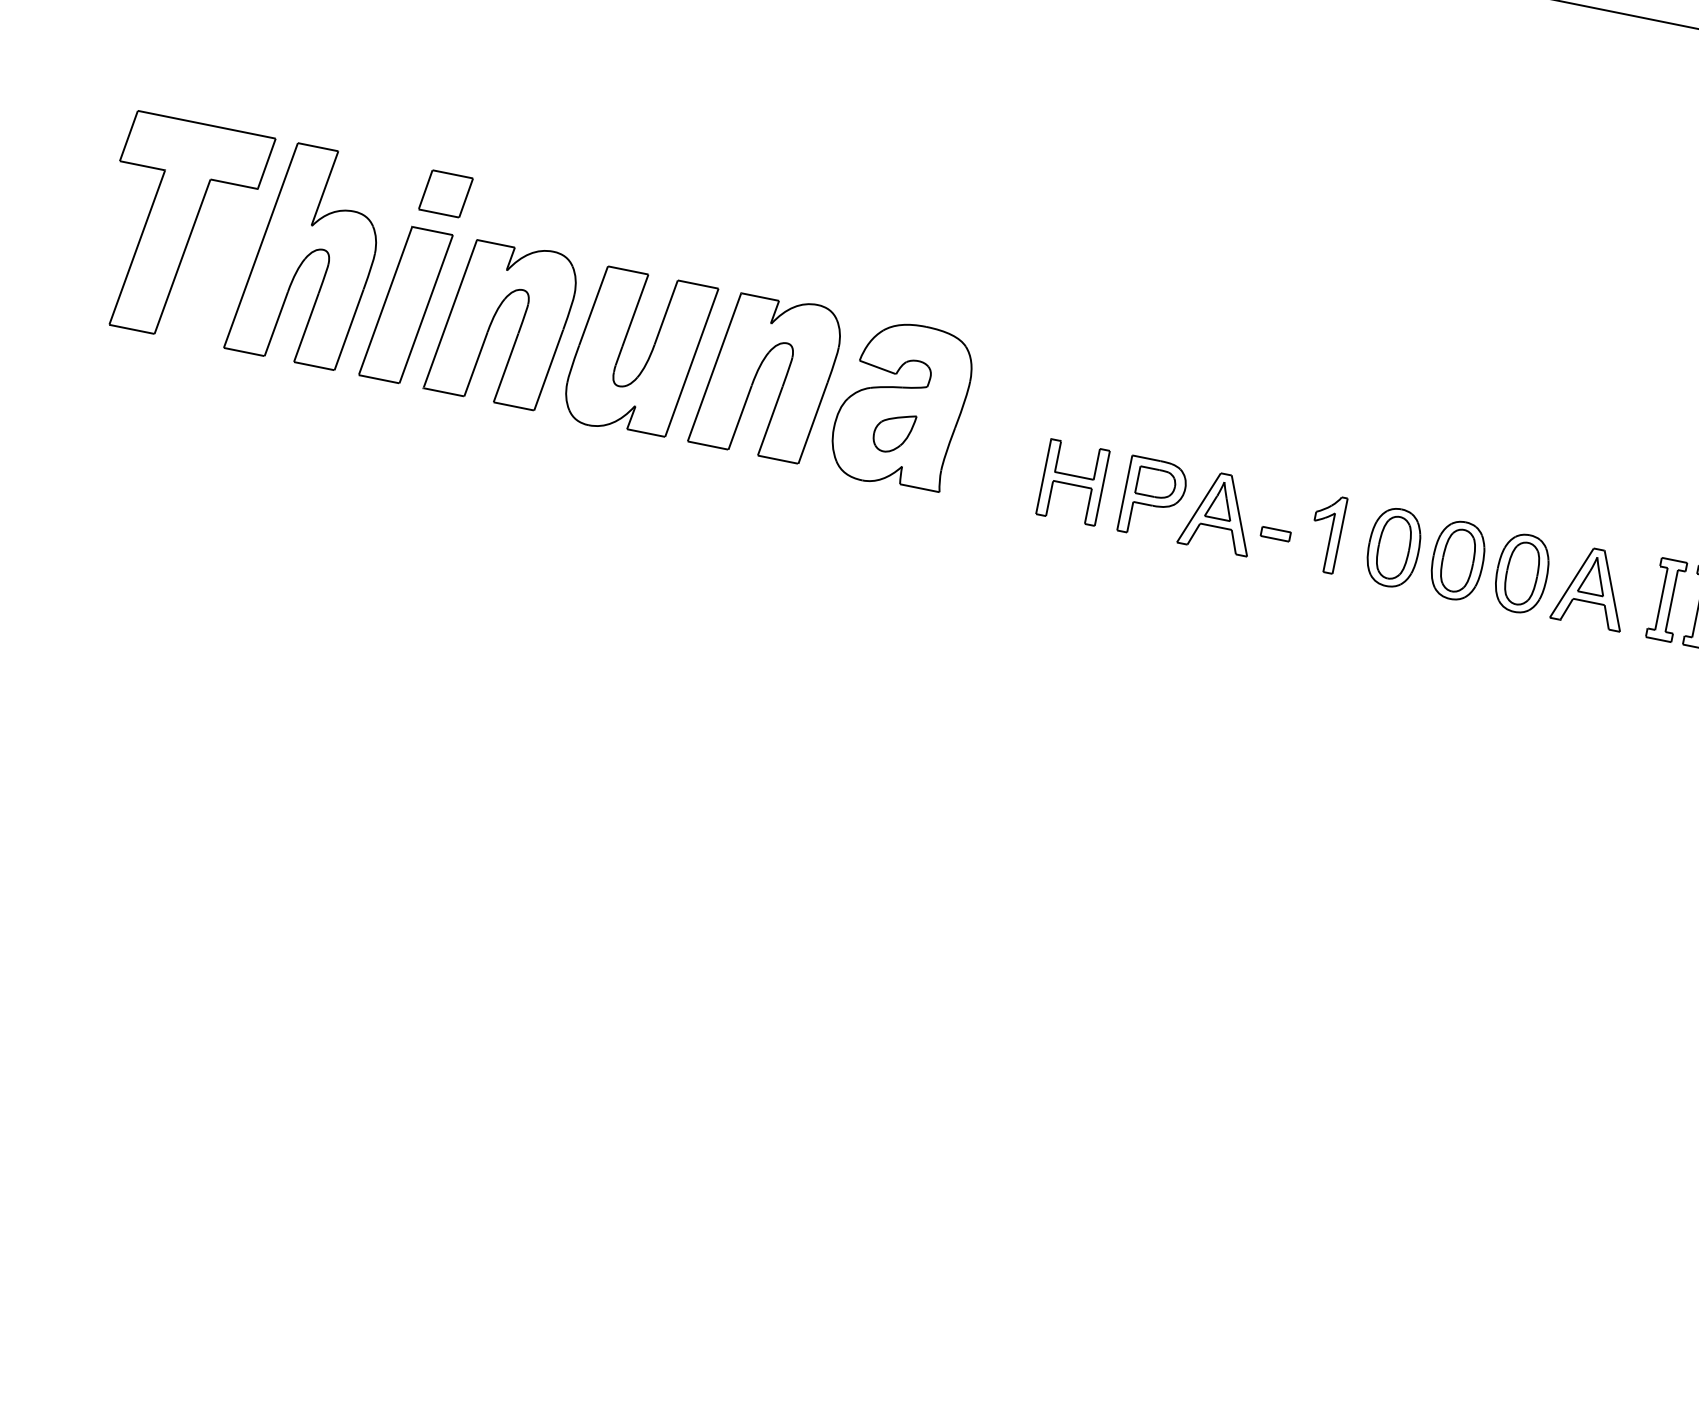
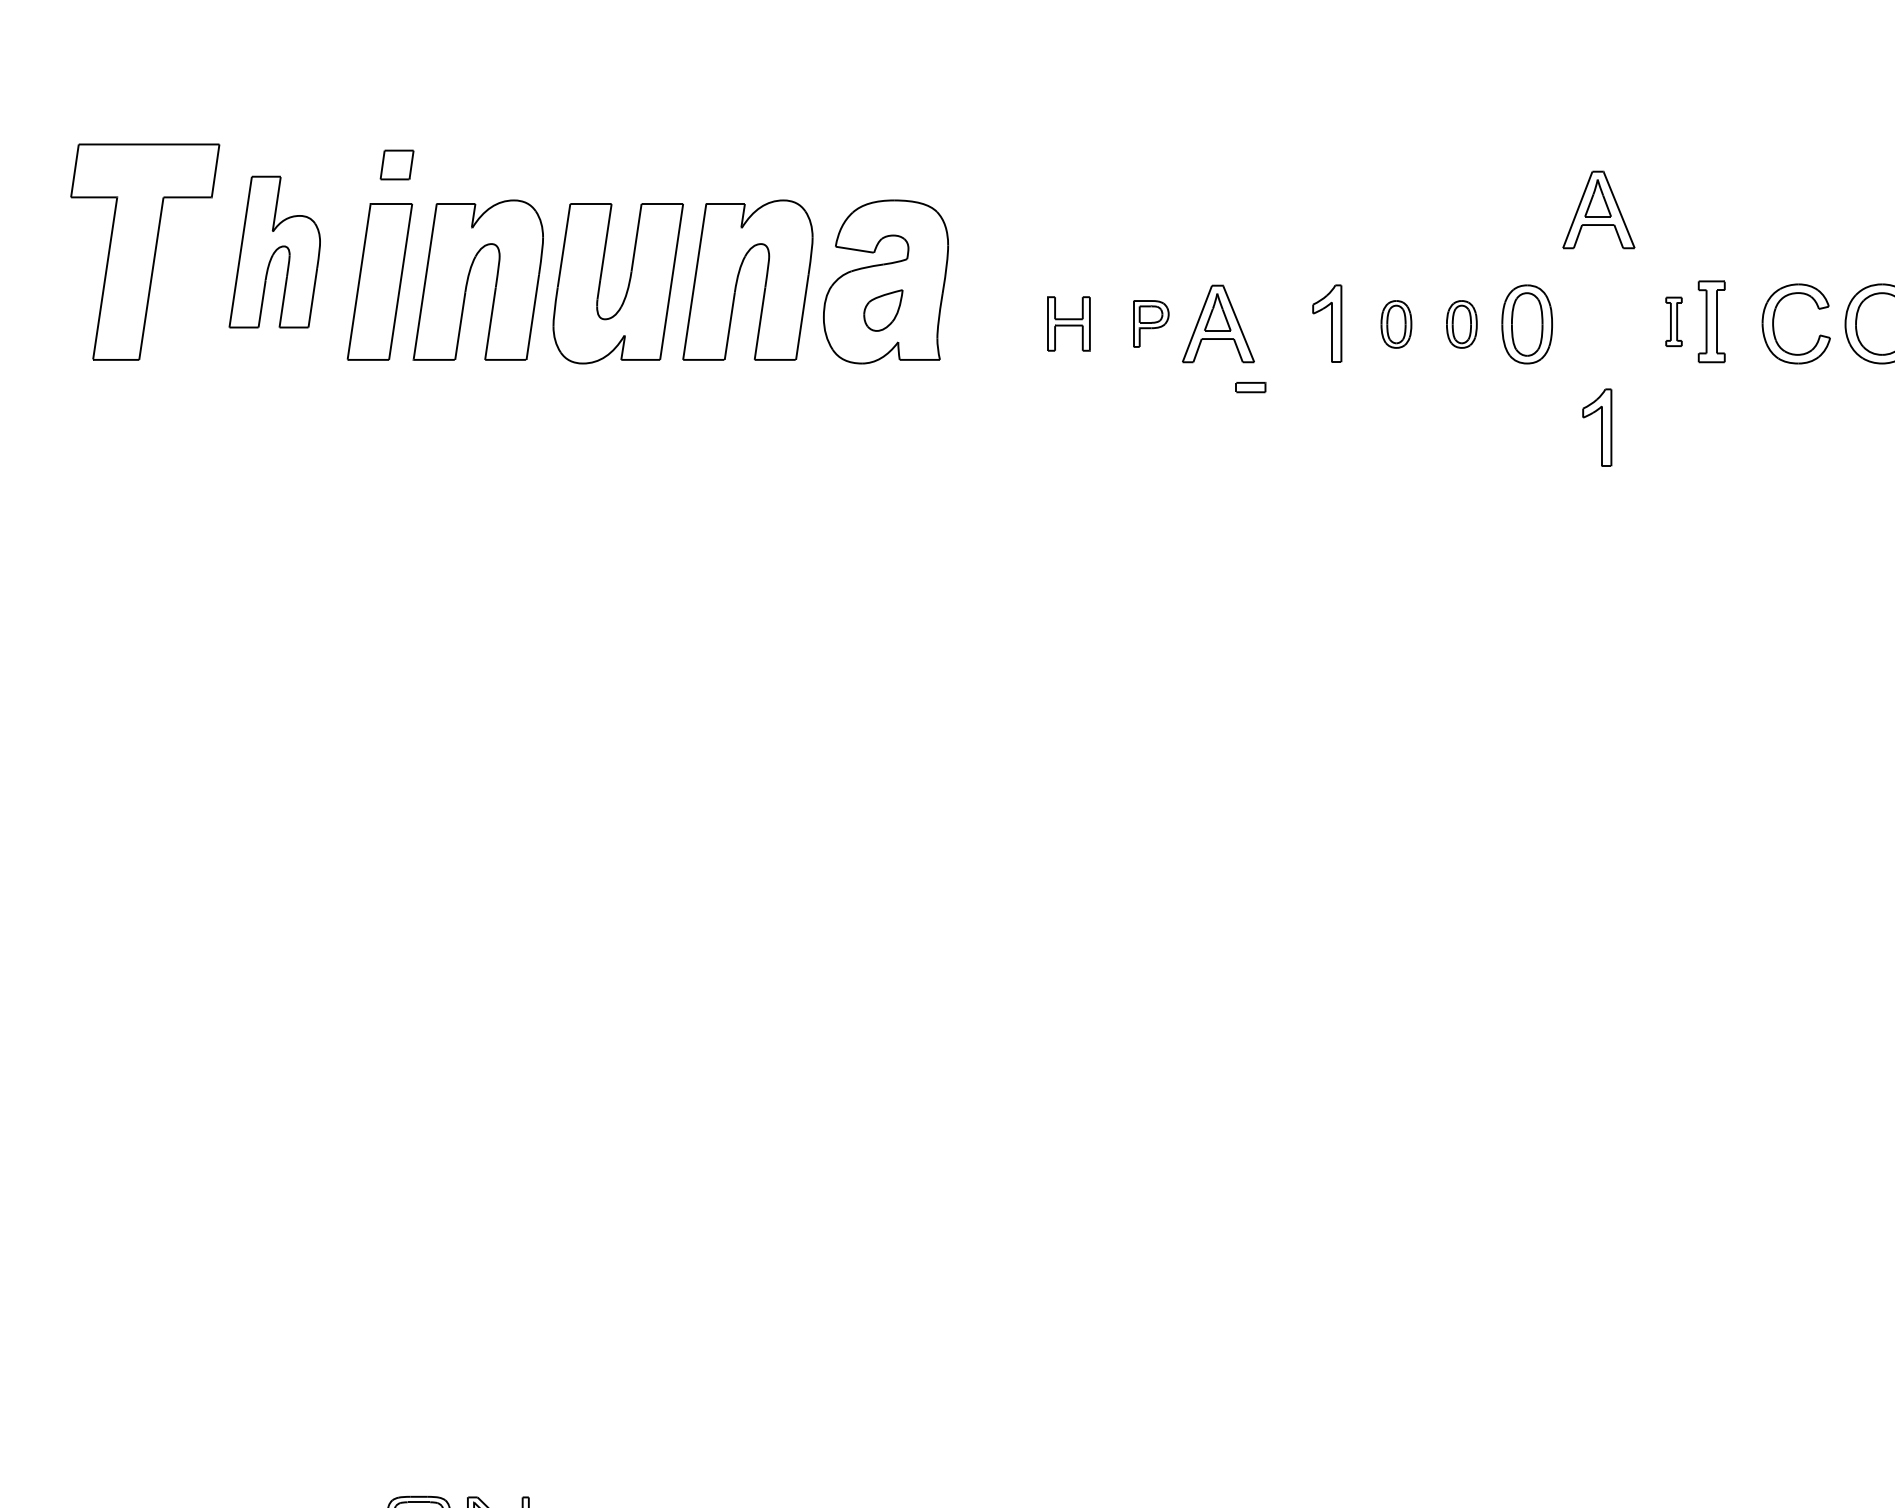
part: (445, 193) -> (396, 164), size x0.7
part: (308, 254) -> (274, 251), size x0.7
part: (1072, 481) -> (1068, 323), size x0.7
part: (1154, 498) -> (1151, 323), size x0.6
part: (1275, 534) -> (1250, 387), moved
part: (1394, 547) -> (1396, 324), size x0.6
part: (1457, 560) -> (1461, 324), size x0.6
part: (1592, 586) -> (1598, 209), moved
part: (1666, 599) -> (1673, 321), size x0.6
part: (1570, 688) -> (1597, 427), added

